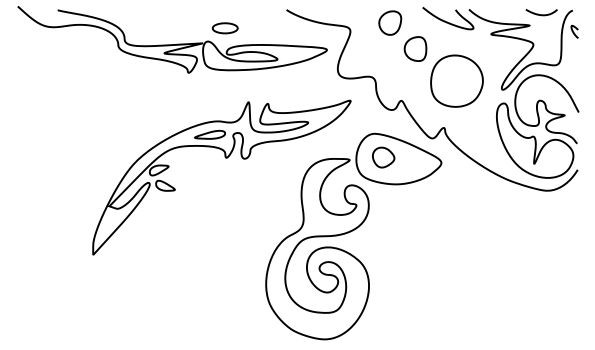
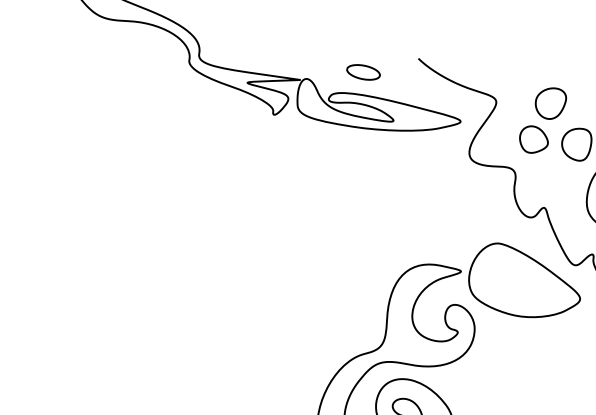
part: (224, 28) -> (362, 72), moved
part: (383, 157) -> (533, 139), moved
part: (225, 158) -> (299, 236), removed

